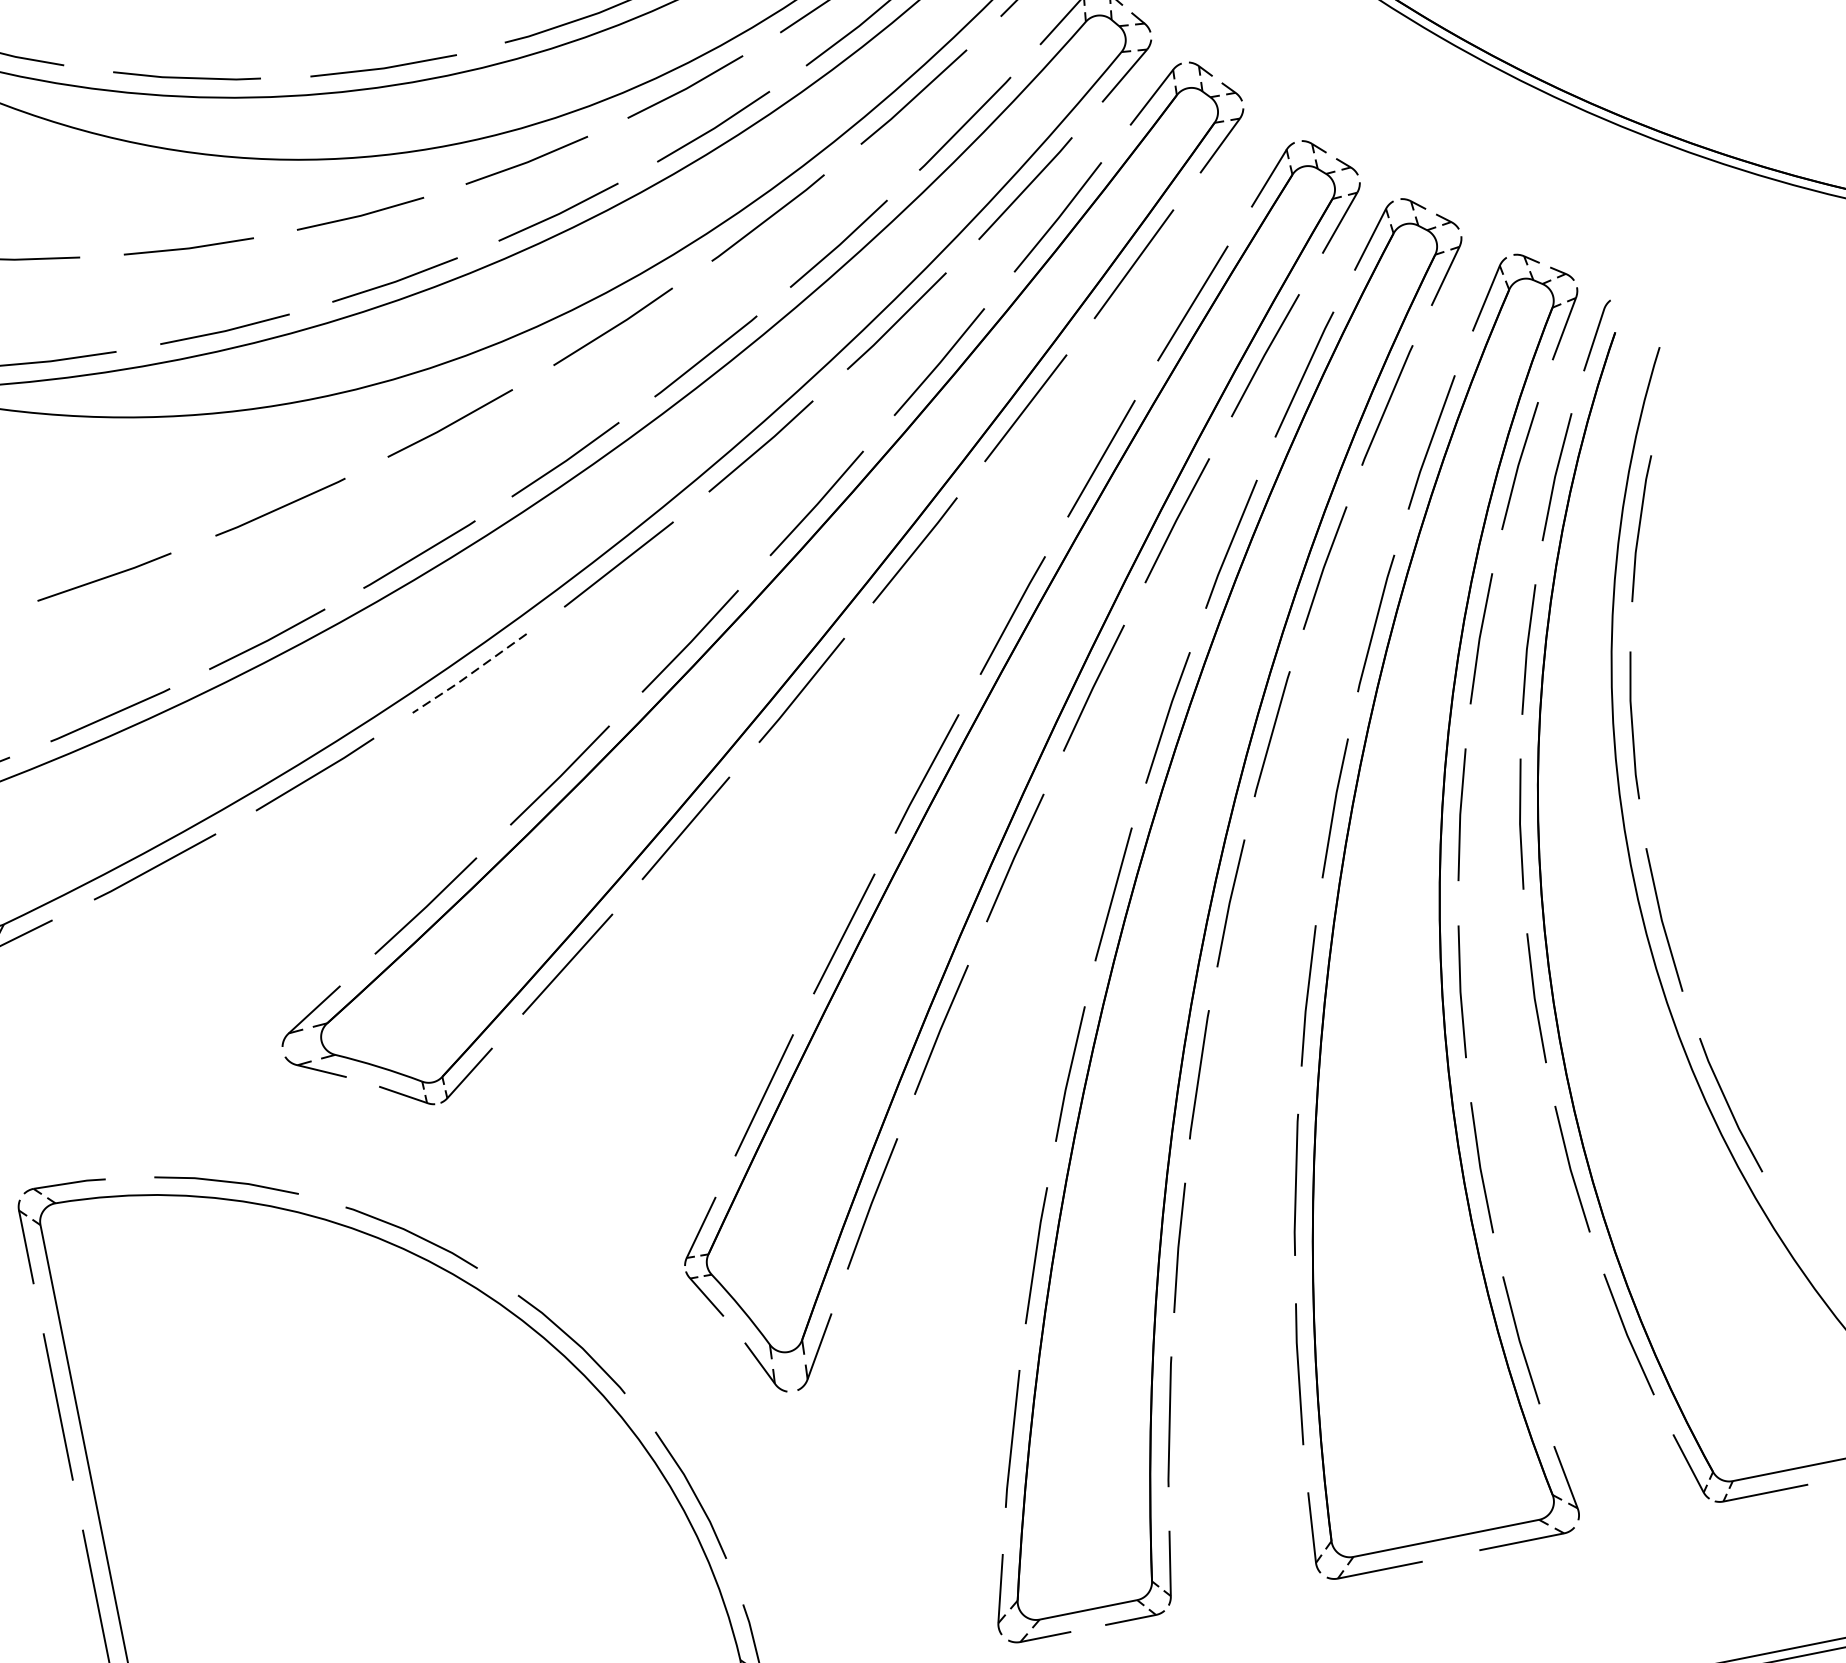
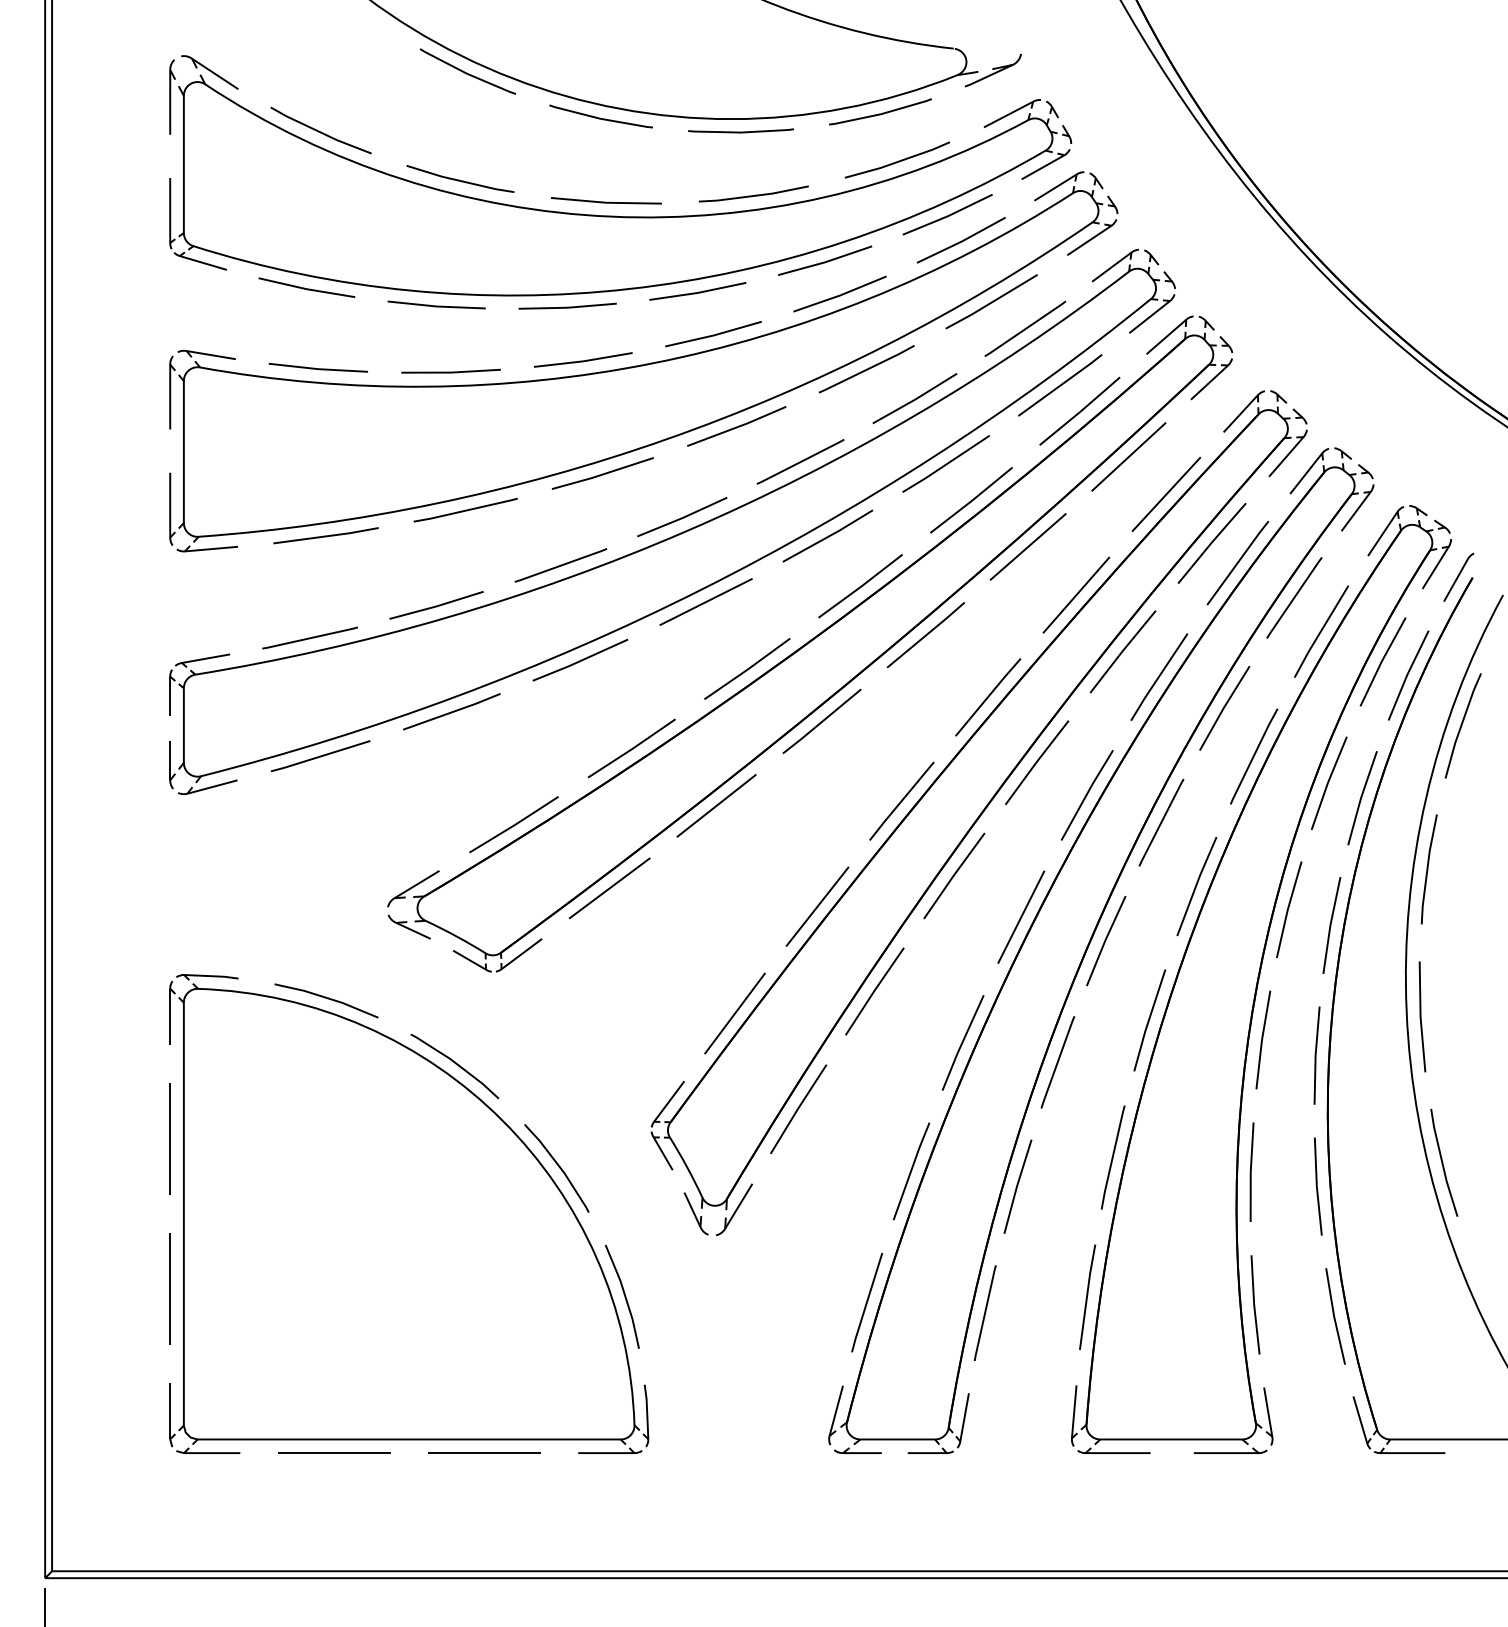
line: (470, 675) -> (580, 661), dashed -> solid

